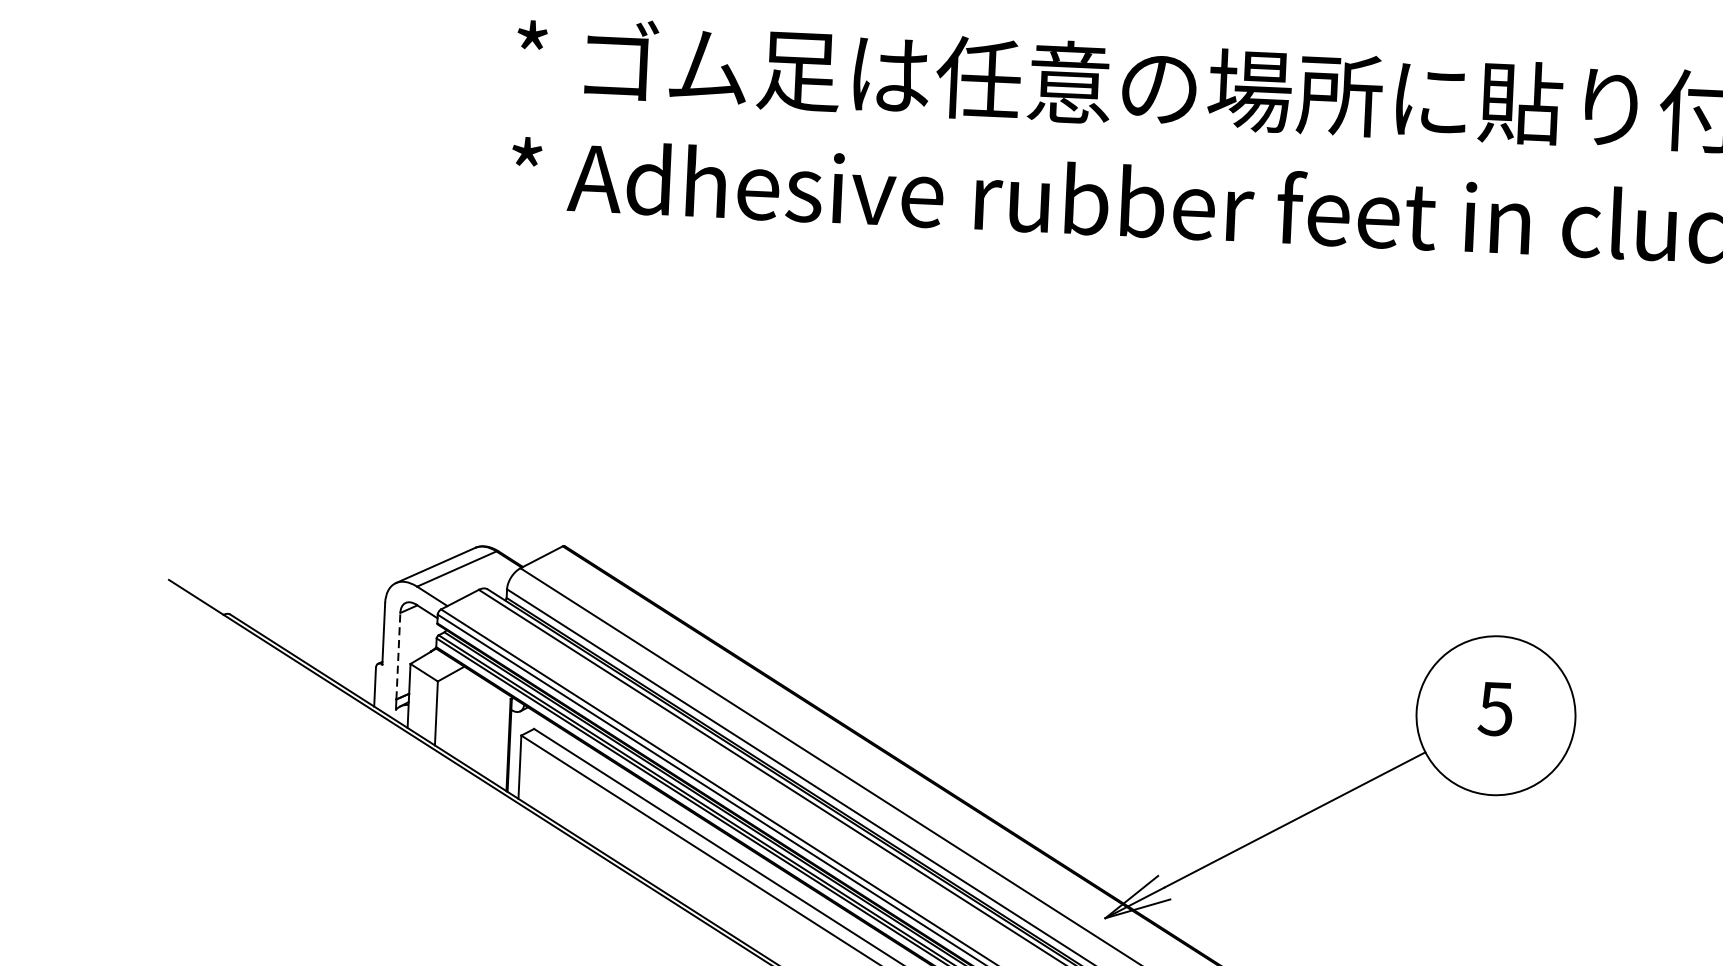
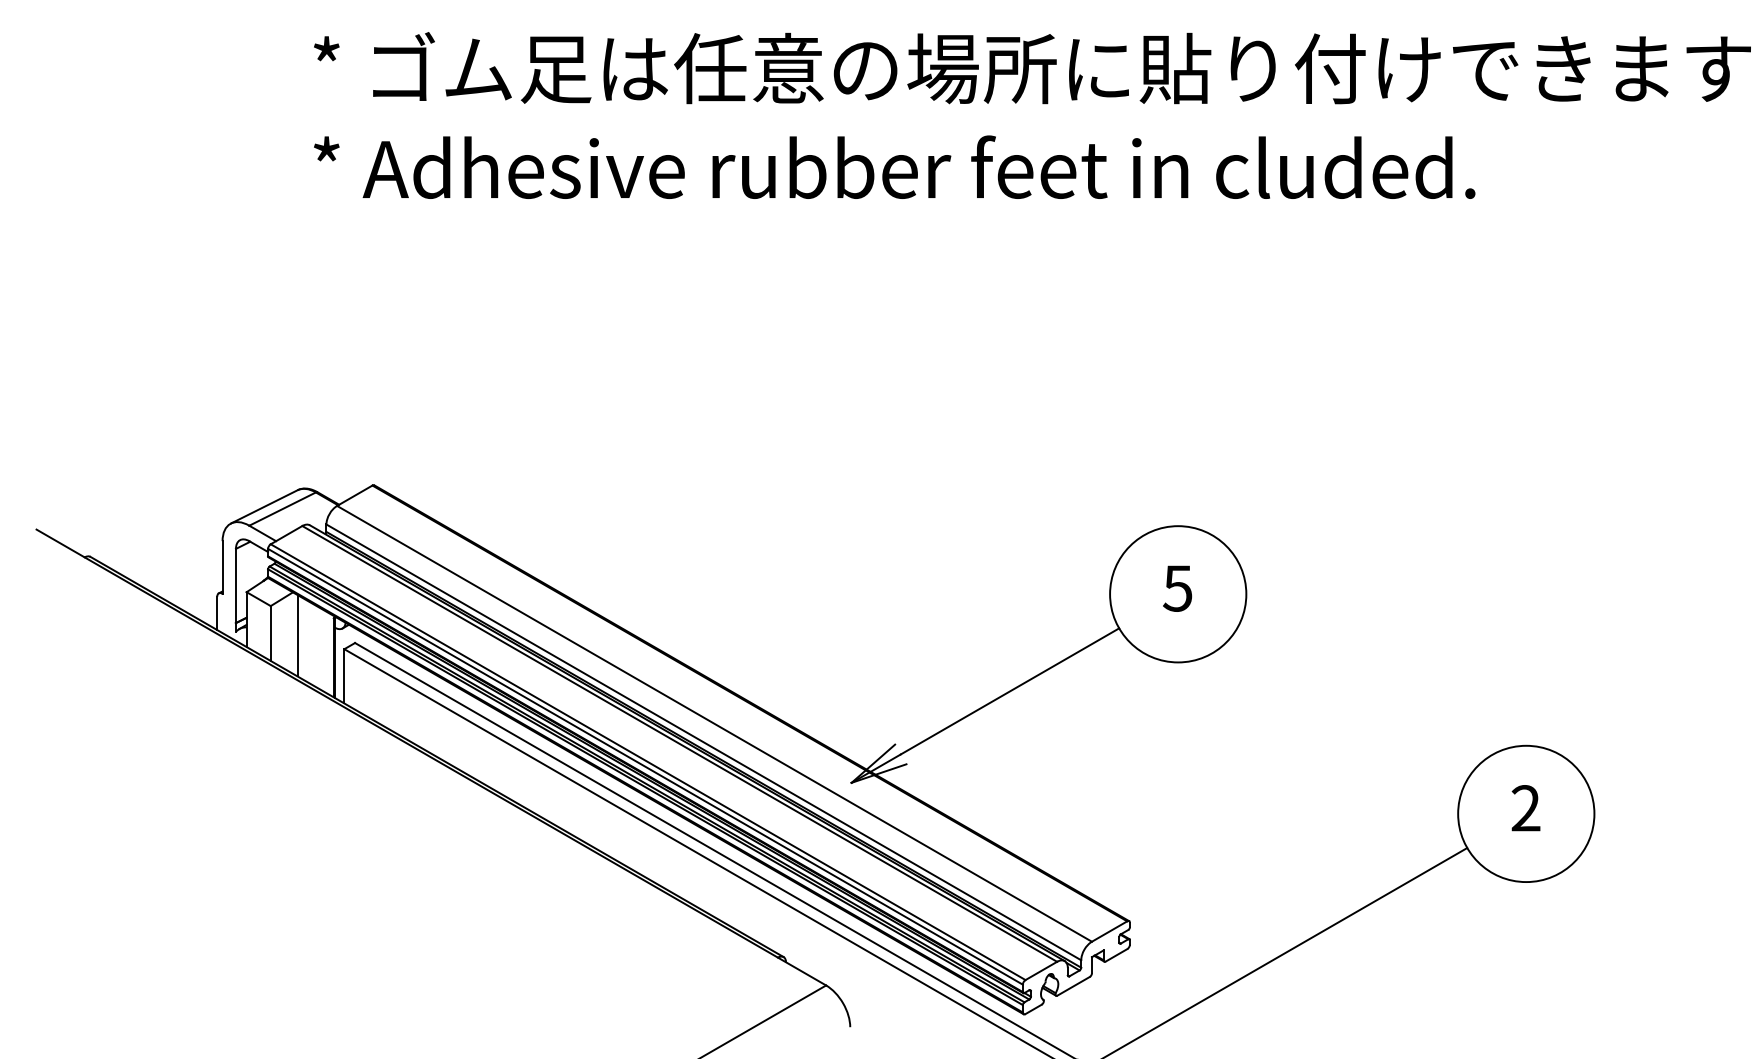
line: (397, 655) -> (235, 585), dashed -> solid
line: (467, 717) -> (297, 635), added

